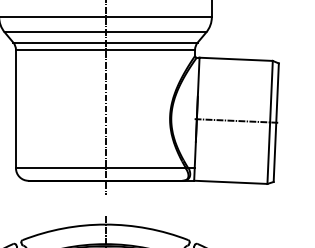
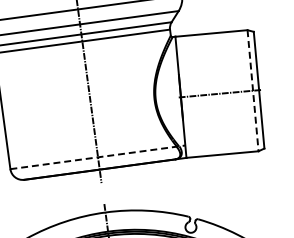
line: (270, 122) -> (253, 90), solid -> dashed
line: (105, 168) -> (98, 157), solid -> dashed

